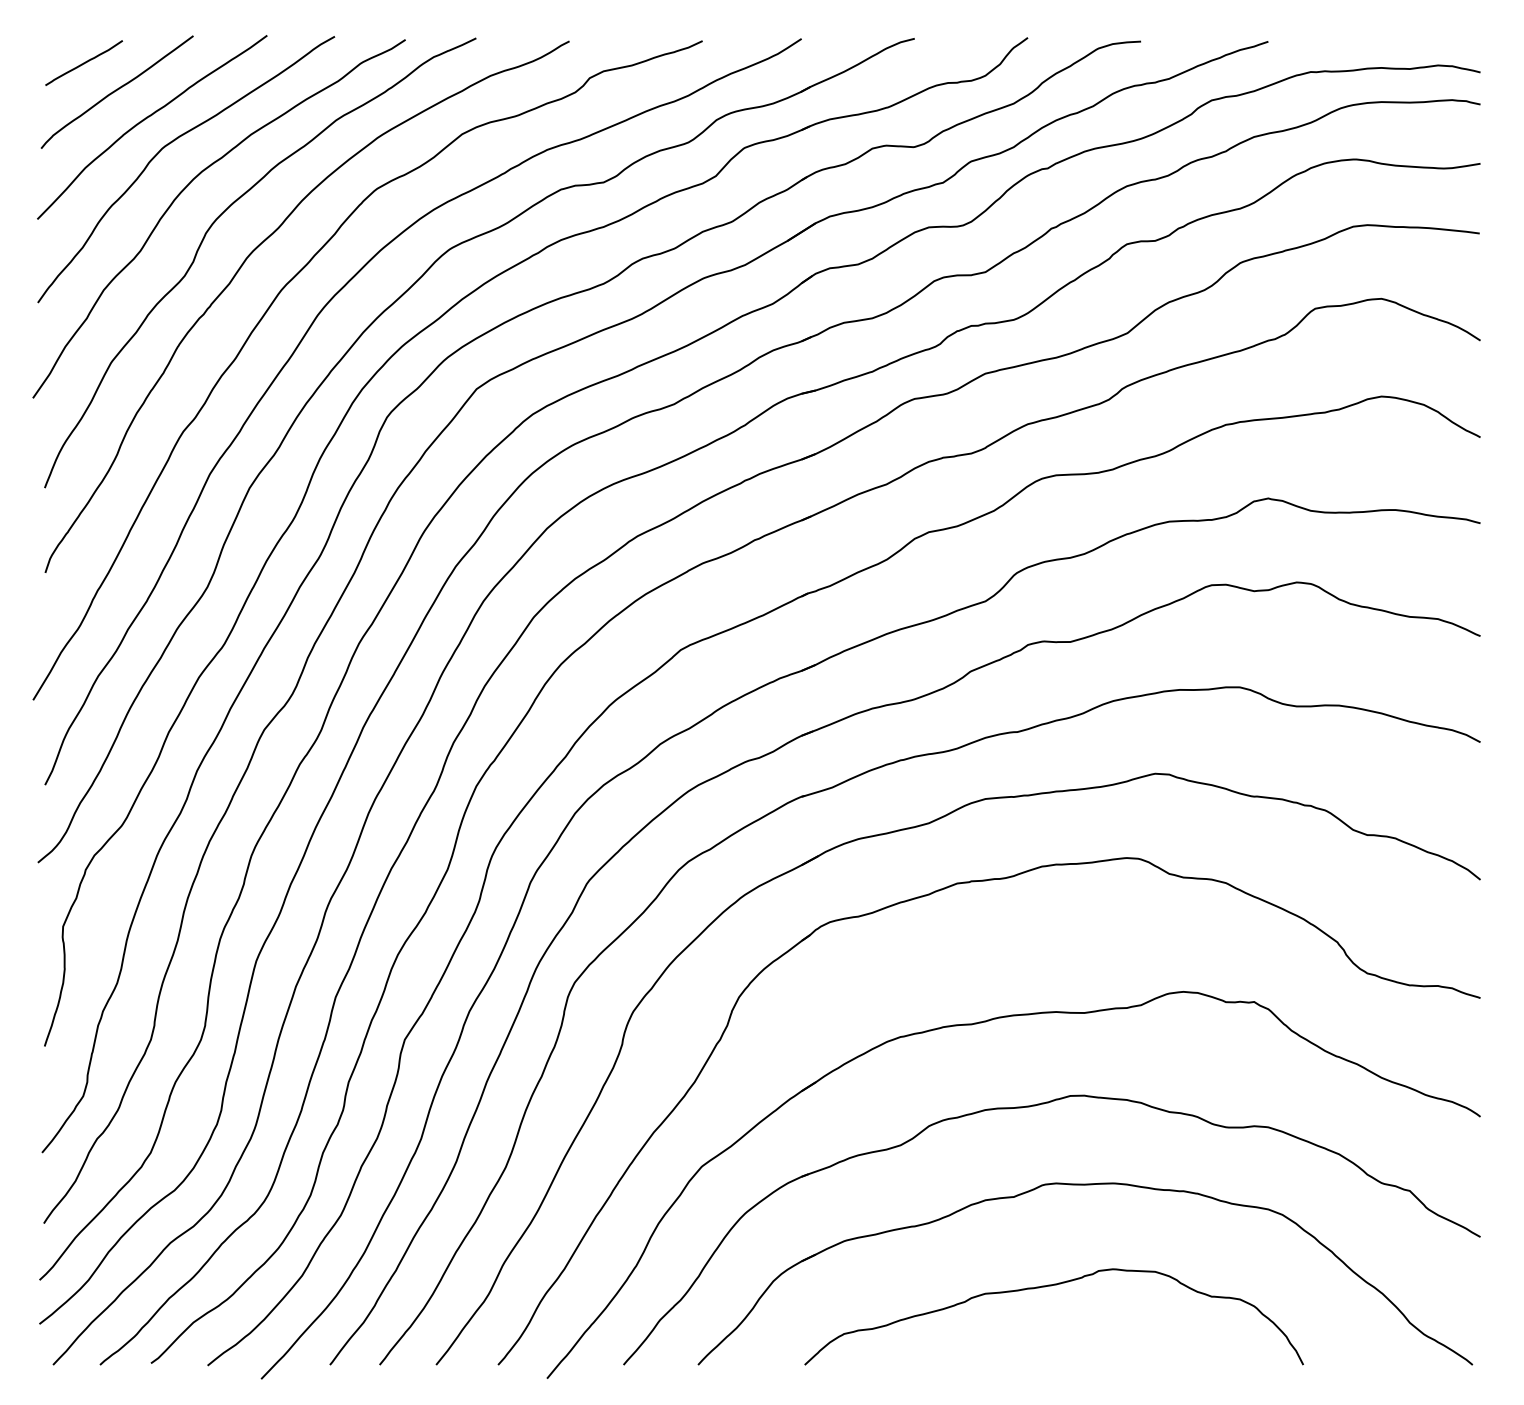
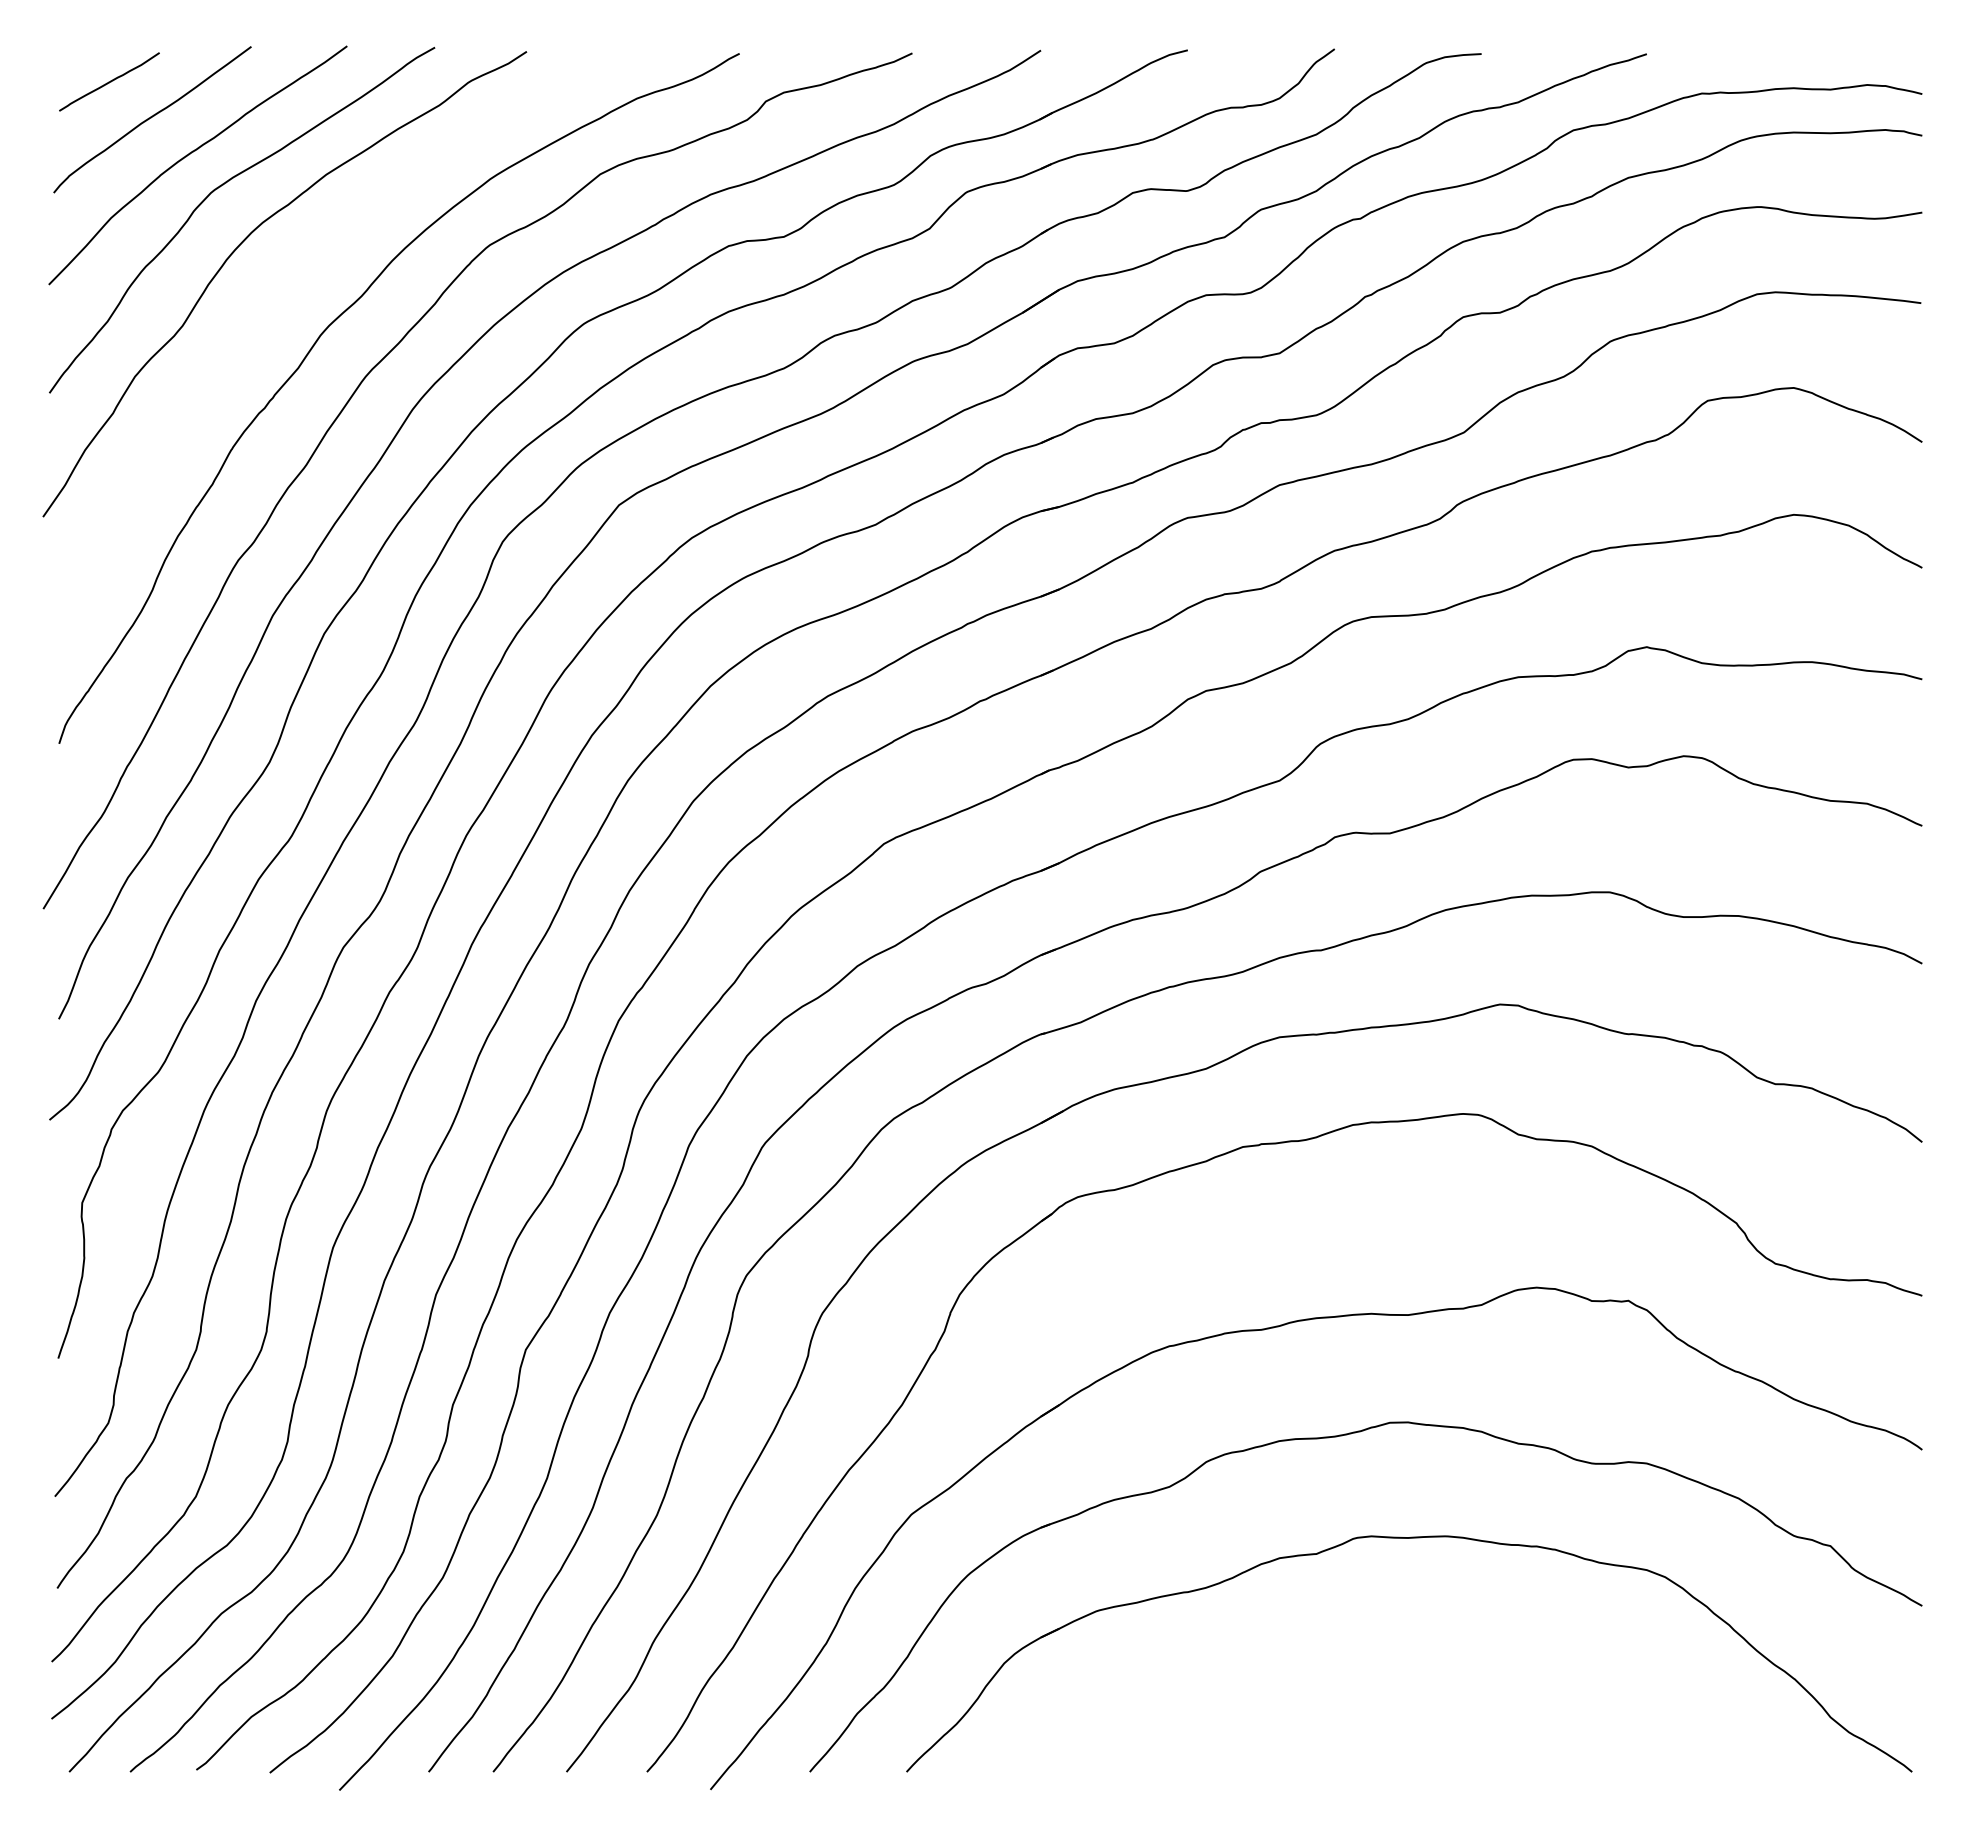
curve: (211, 227) -> (274, 295), removed
curve: (1047, 1286) -> (1360, 1670), removed

